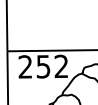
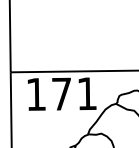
text: (43, 66) -> (61, 93), 252 -> 171

